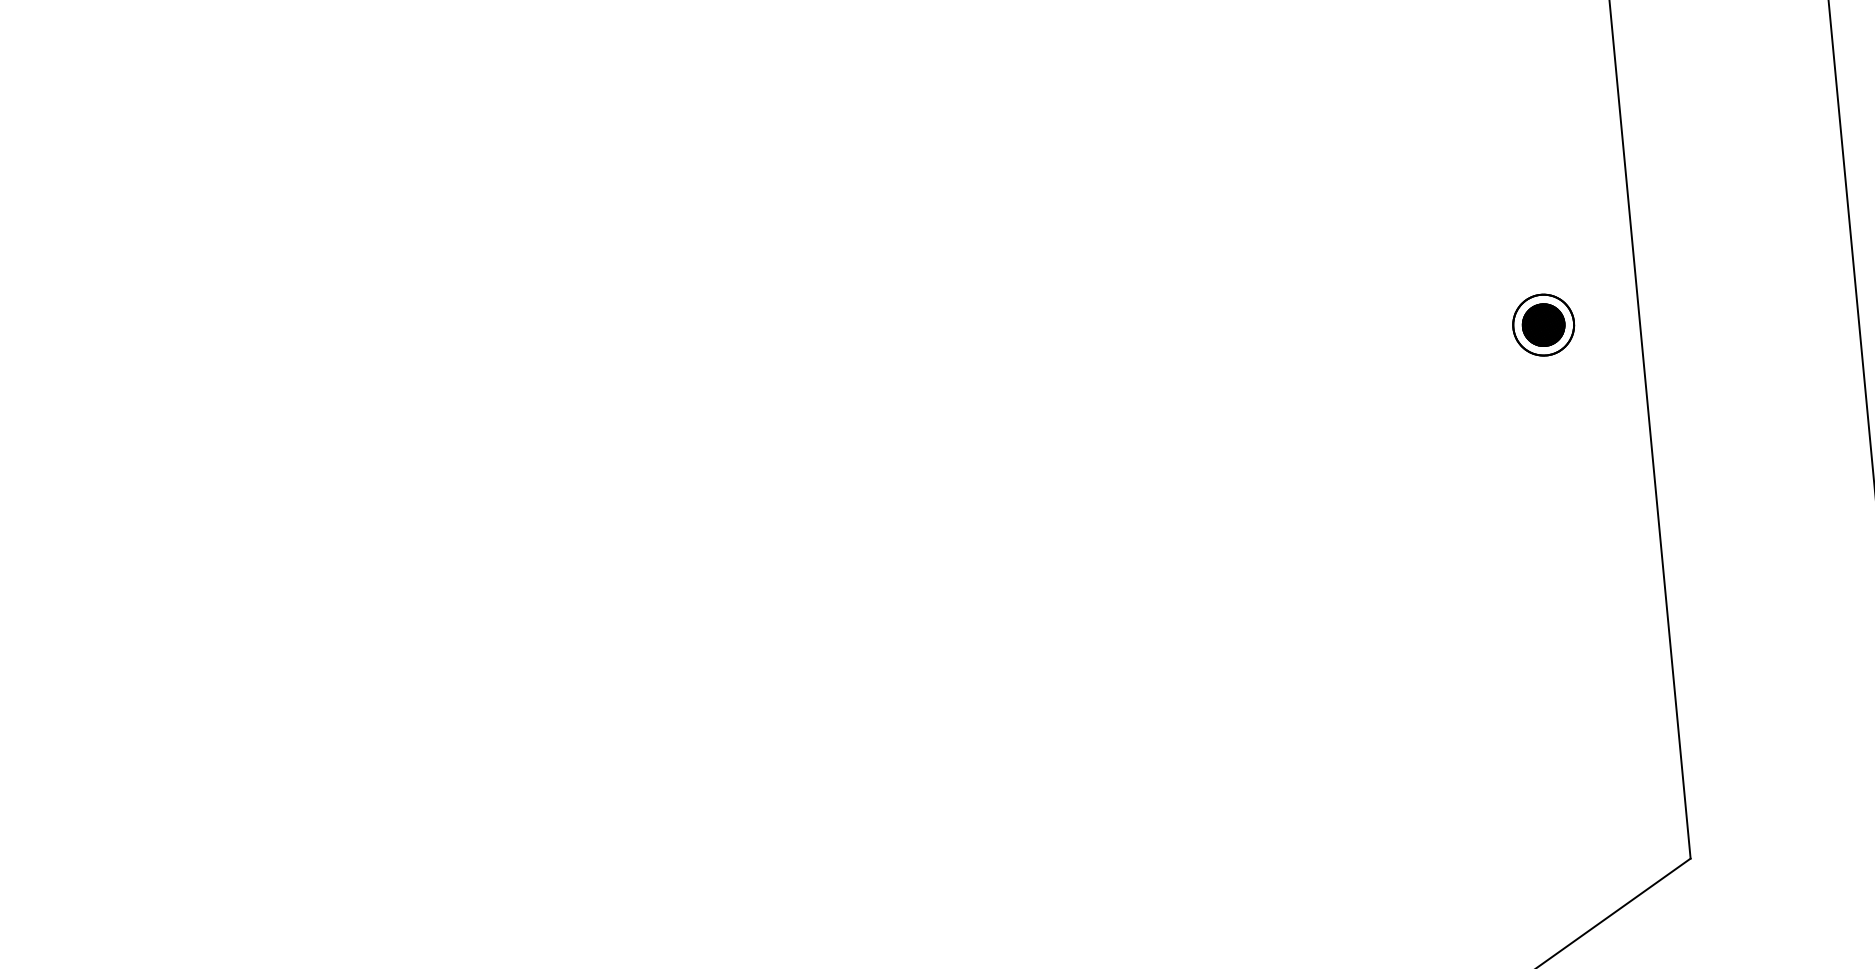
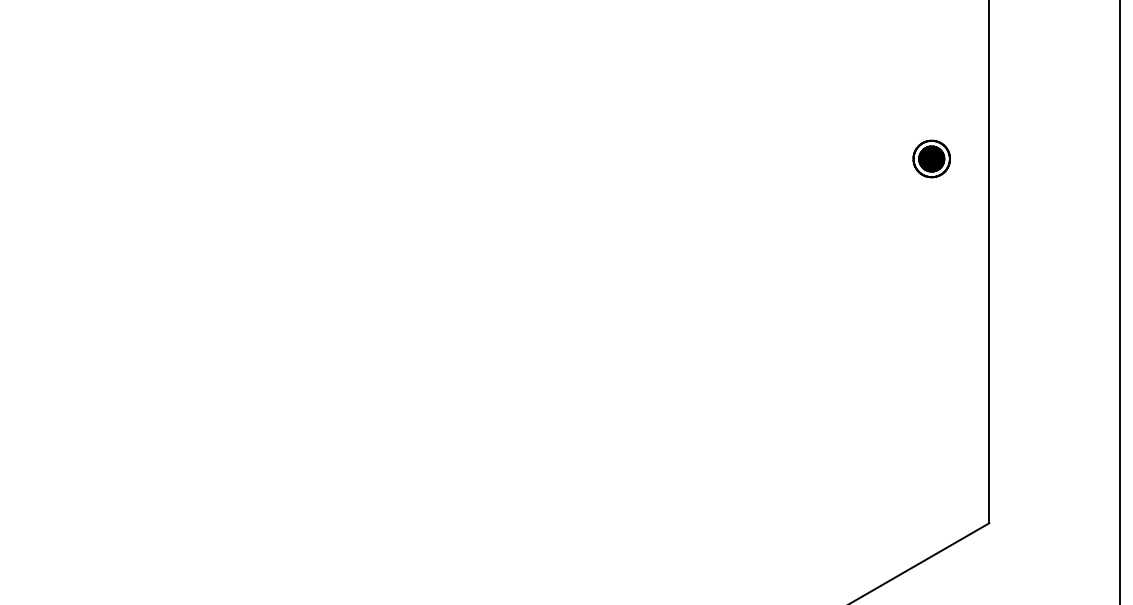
part: (1543, 324) -> (931, 158), moved

